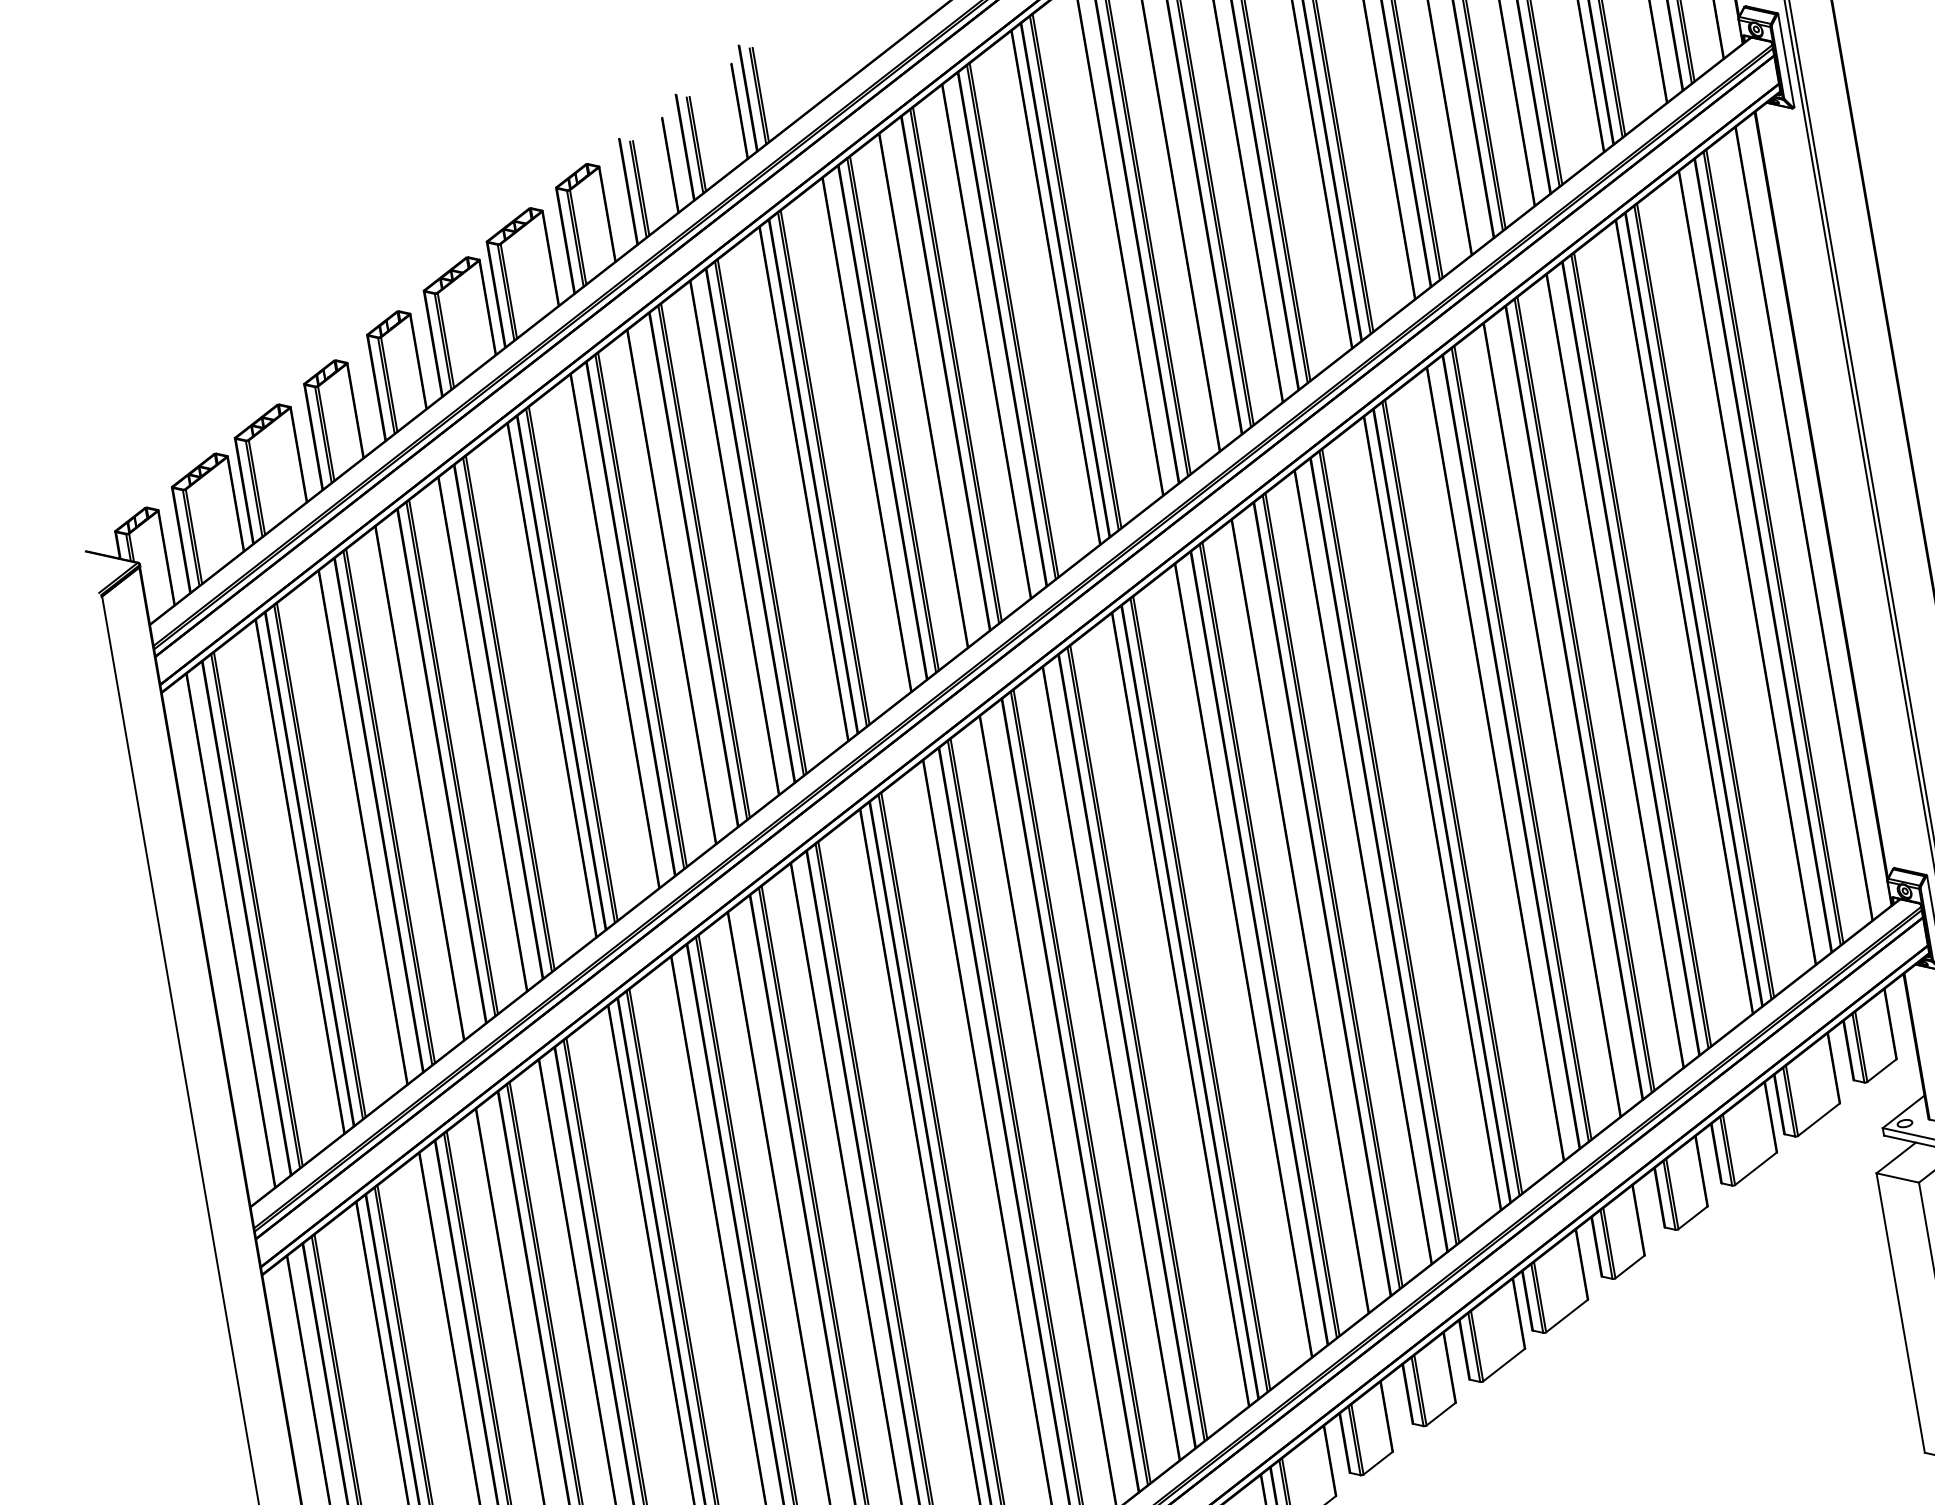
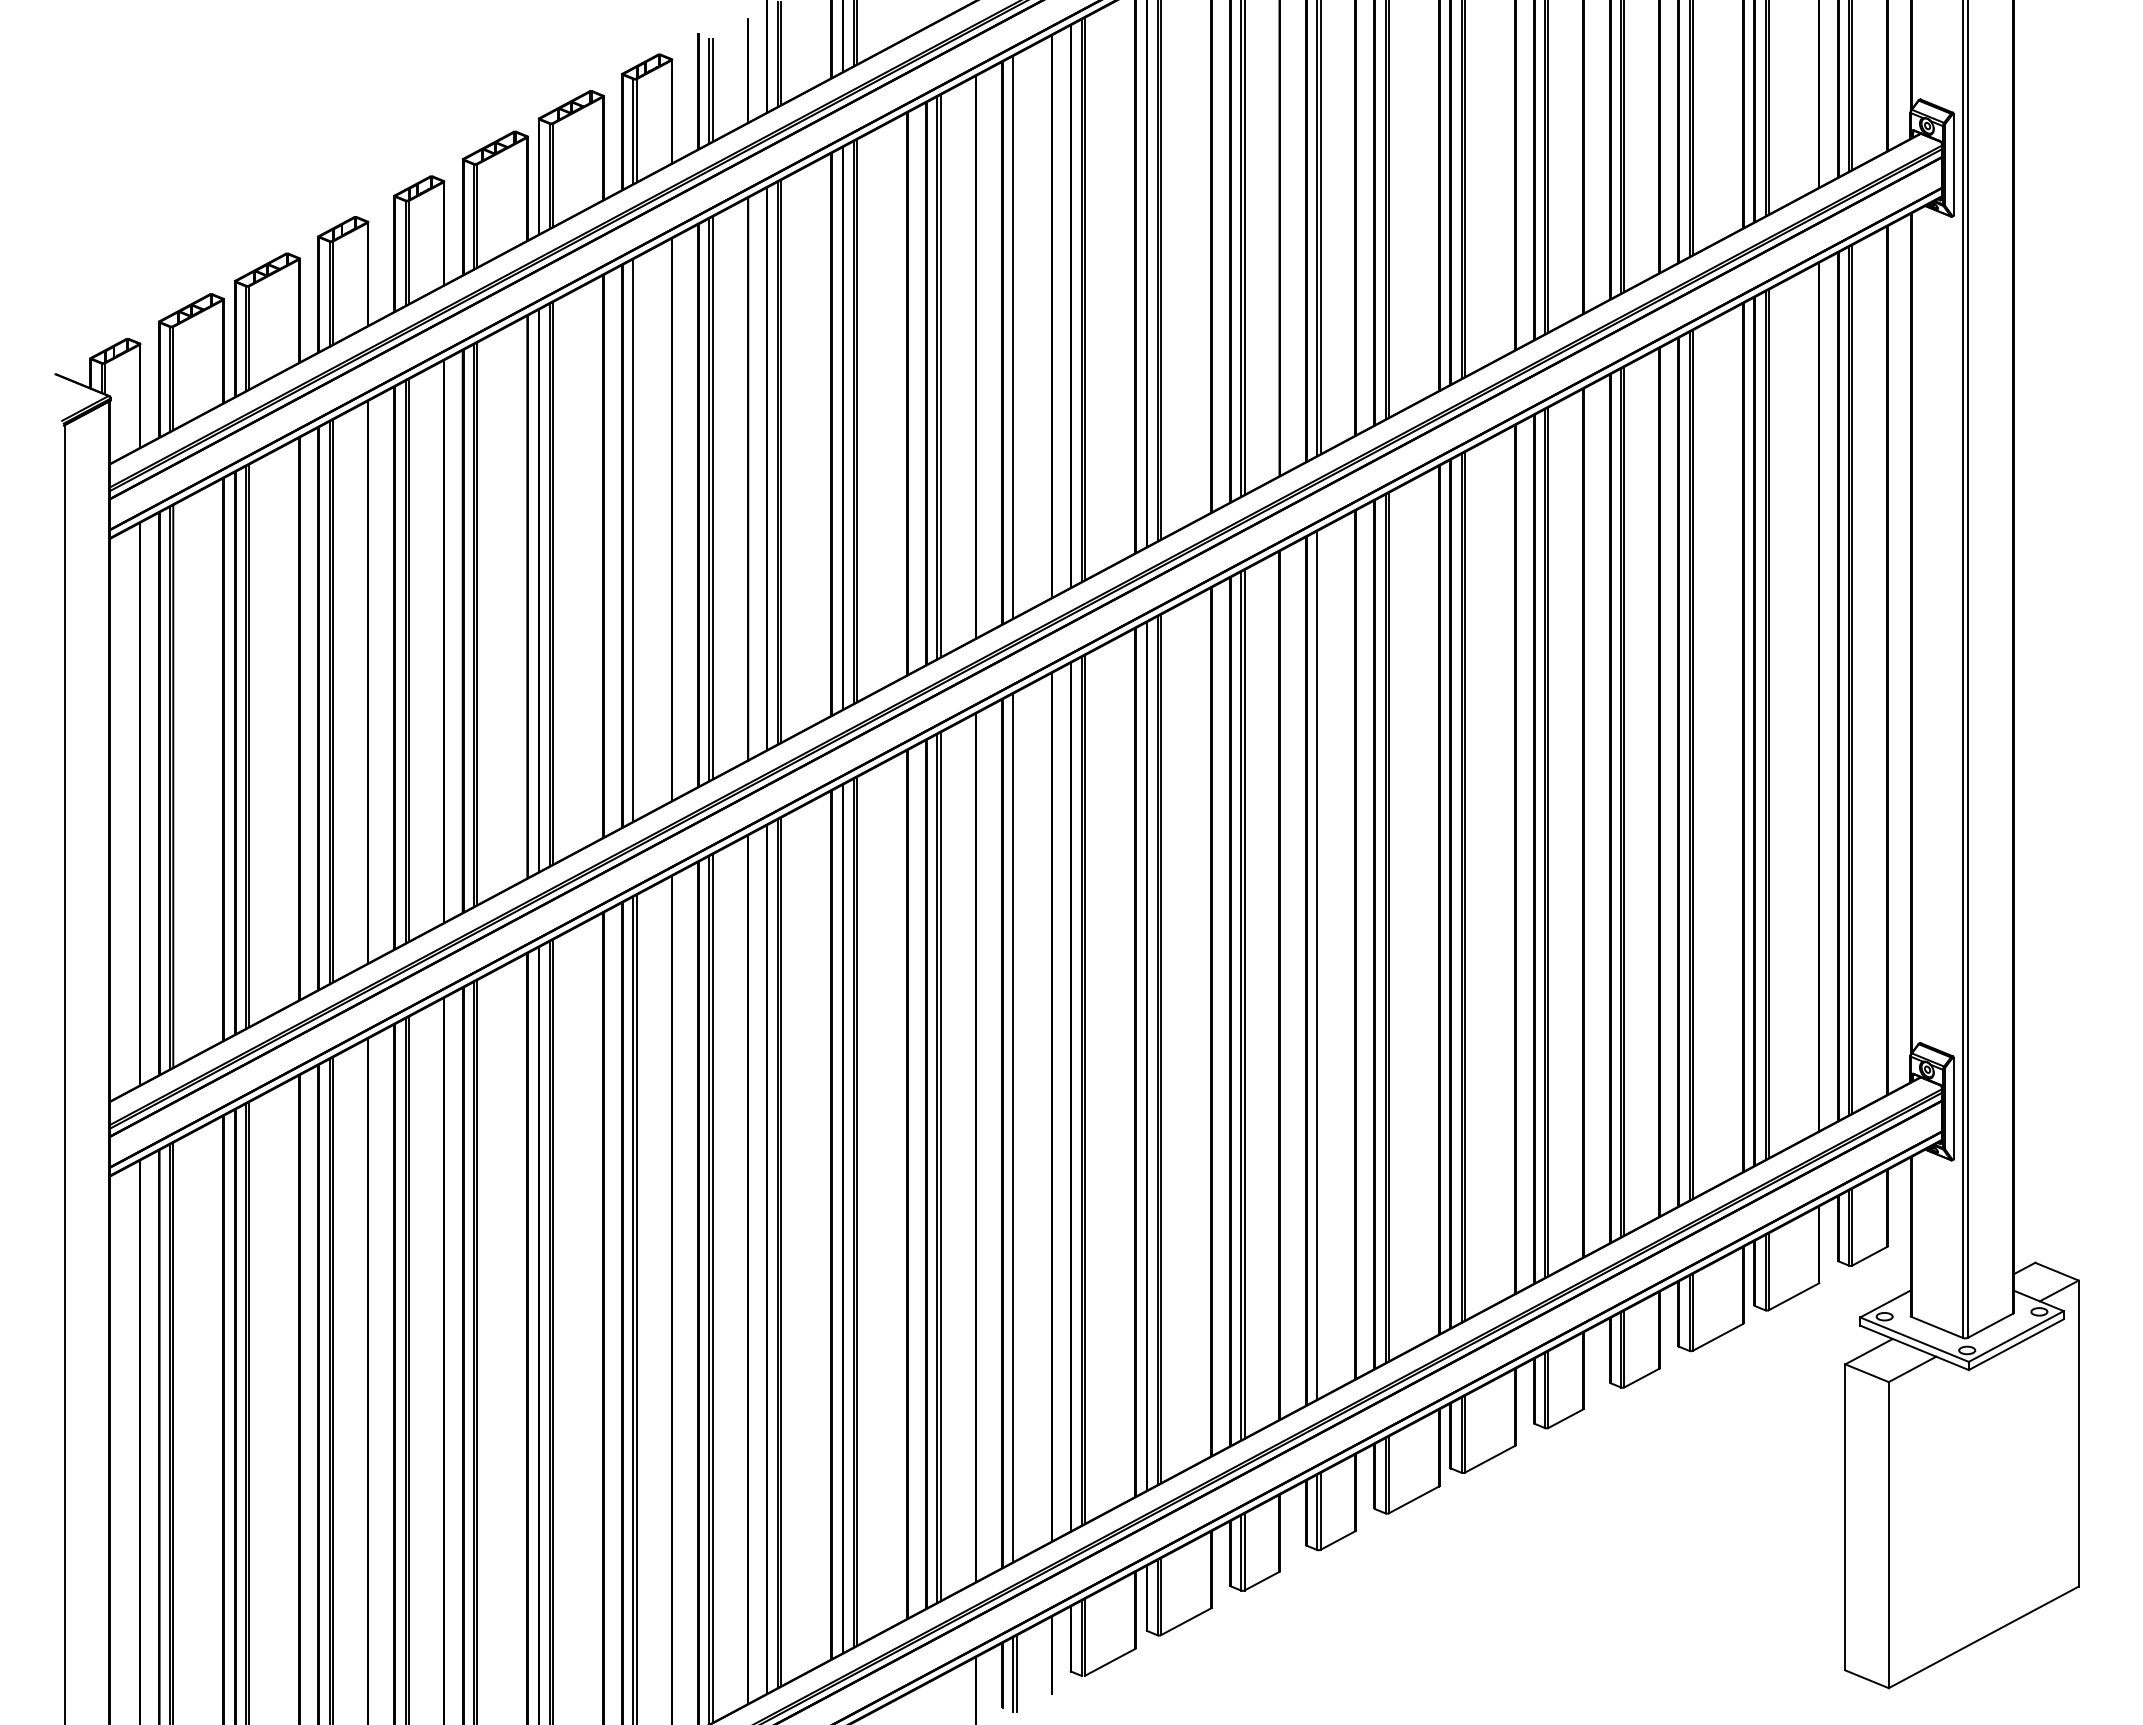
line: (957, 364) -> (1016, 335), removed
line: (642, 609) -> (636, 538), removed
line: (1334, 889) -> (1320, 963), removed
line: (1081, 1085) -> (1016, 1125), removed

